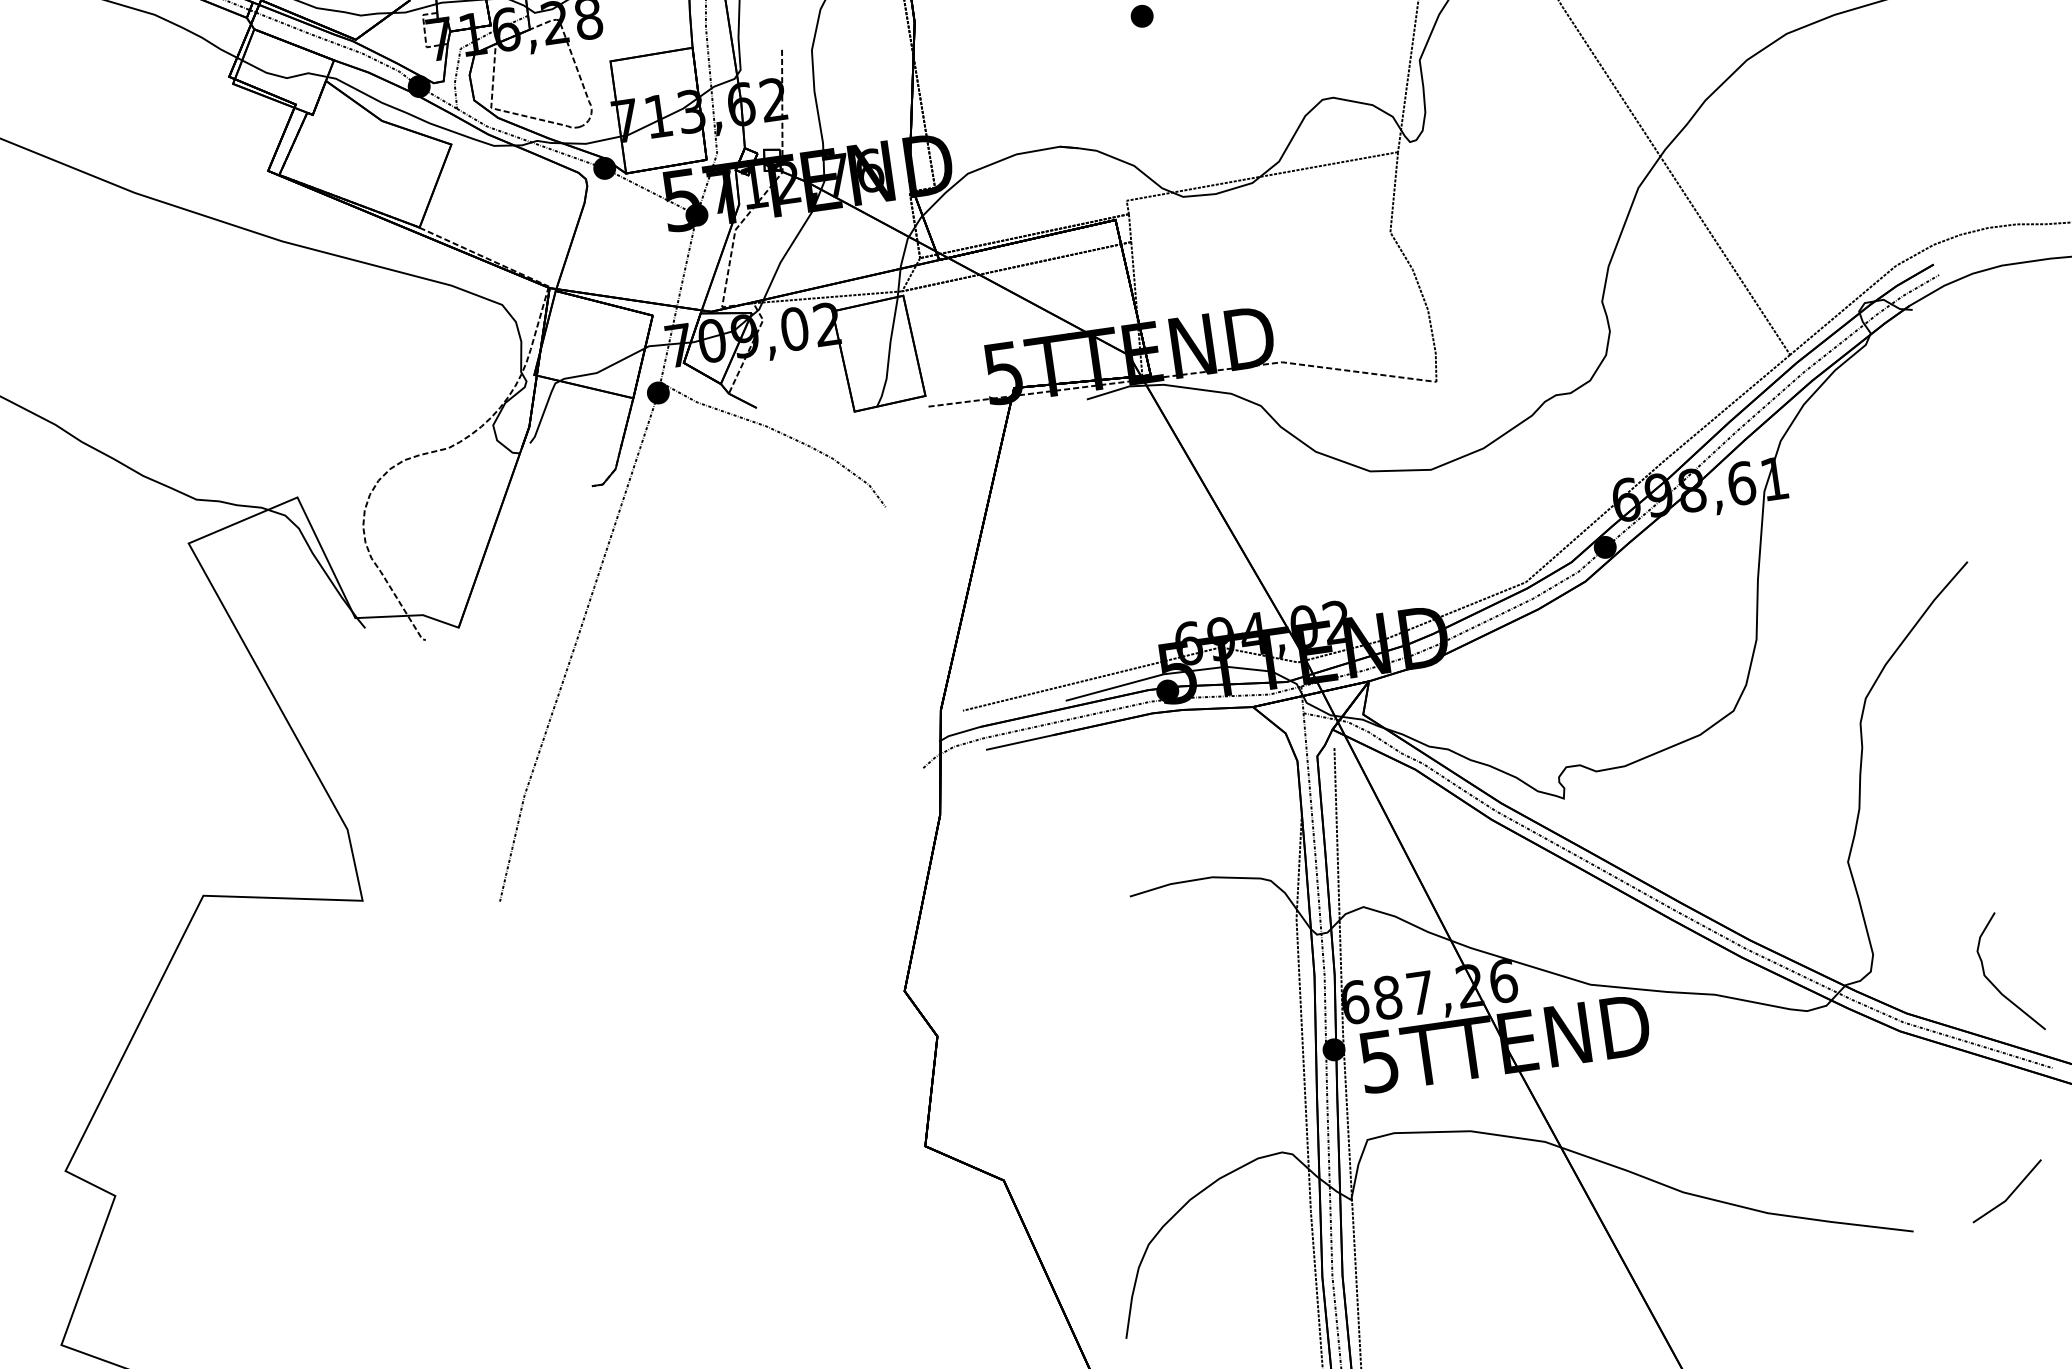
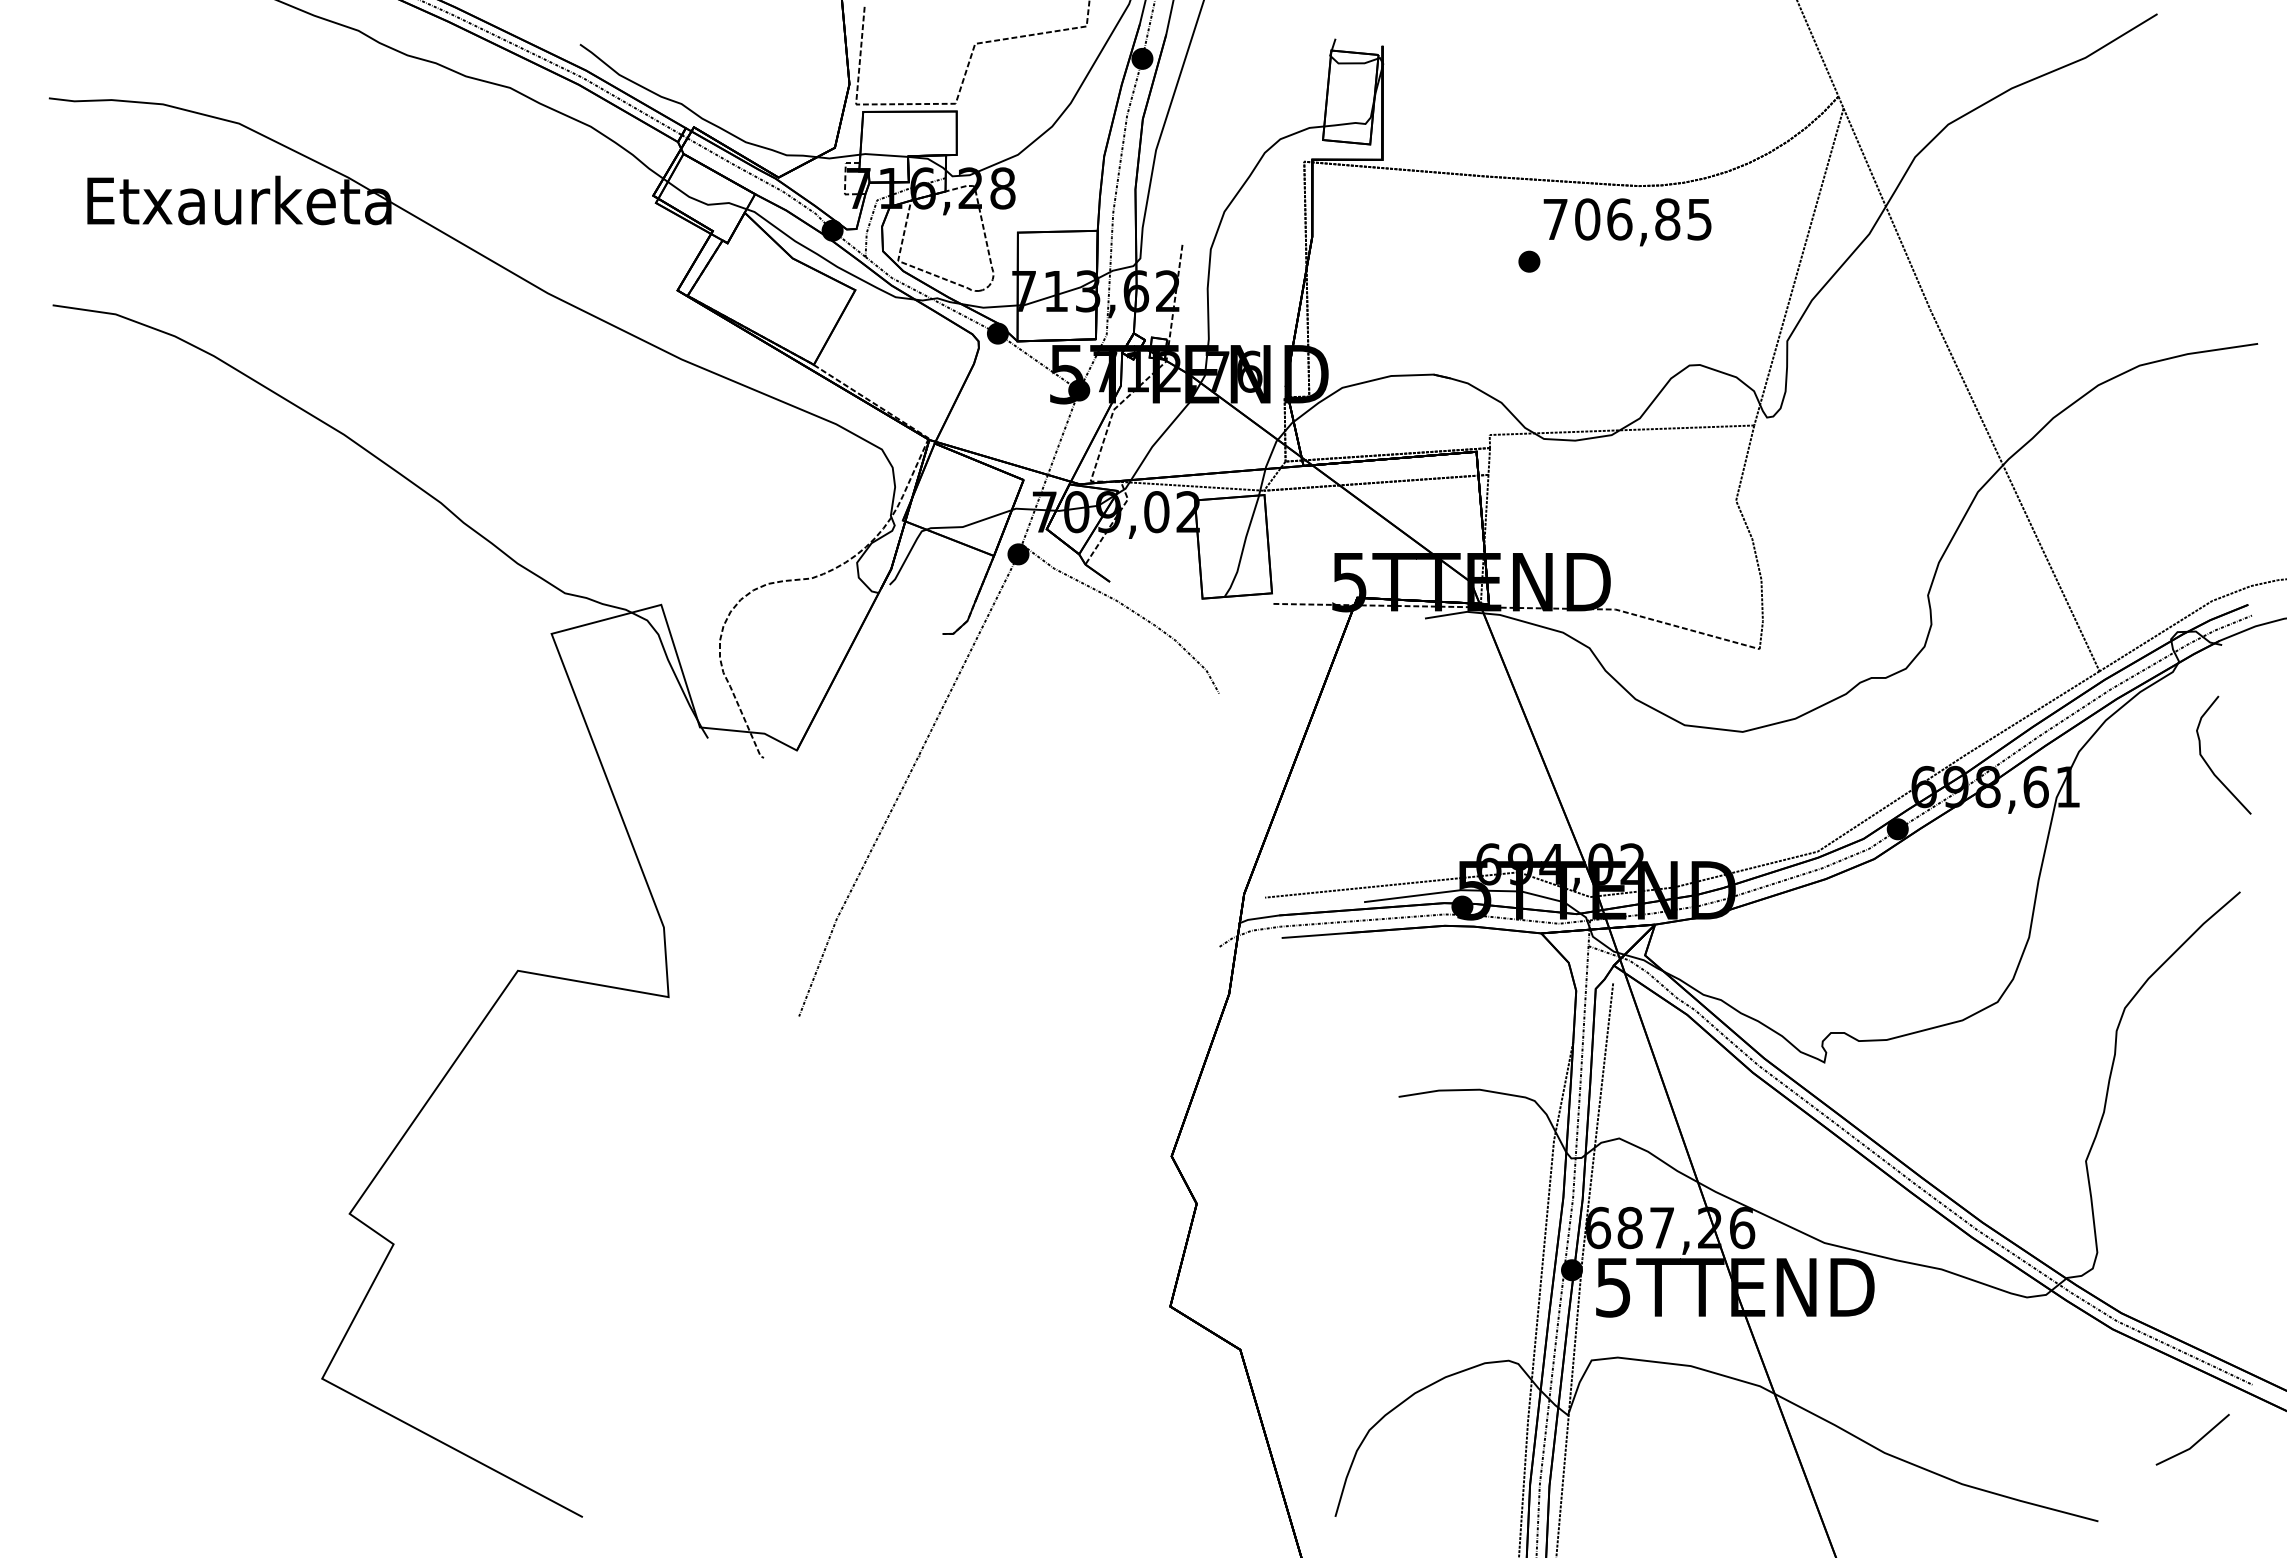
curve: (1995, 985) -> (2209, 765), moved
line: (2010, 1193) -> (2195, 1442), moved

